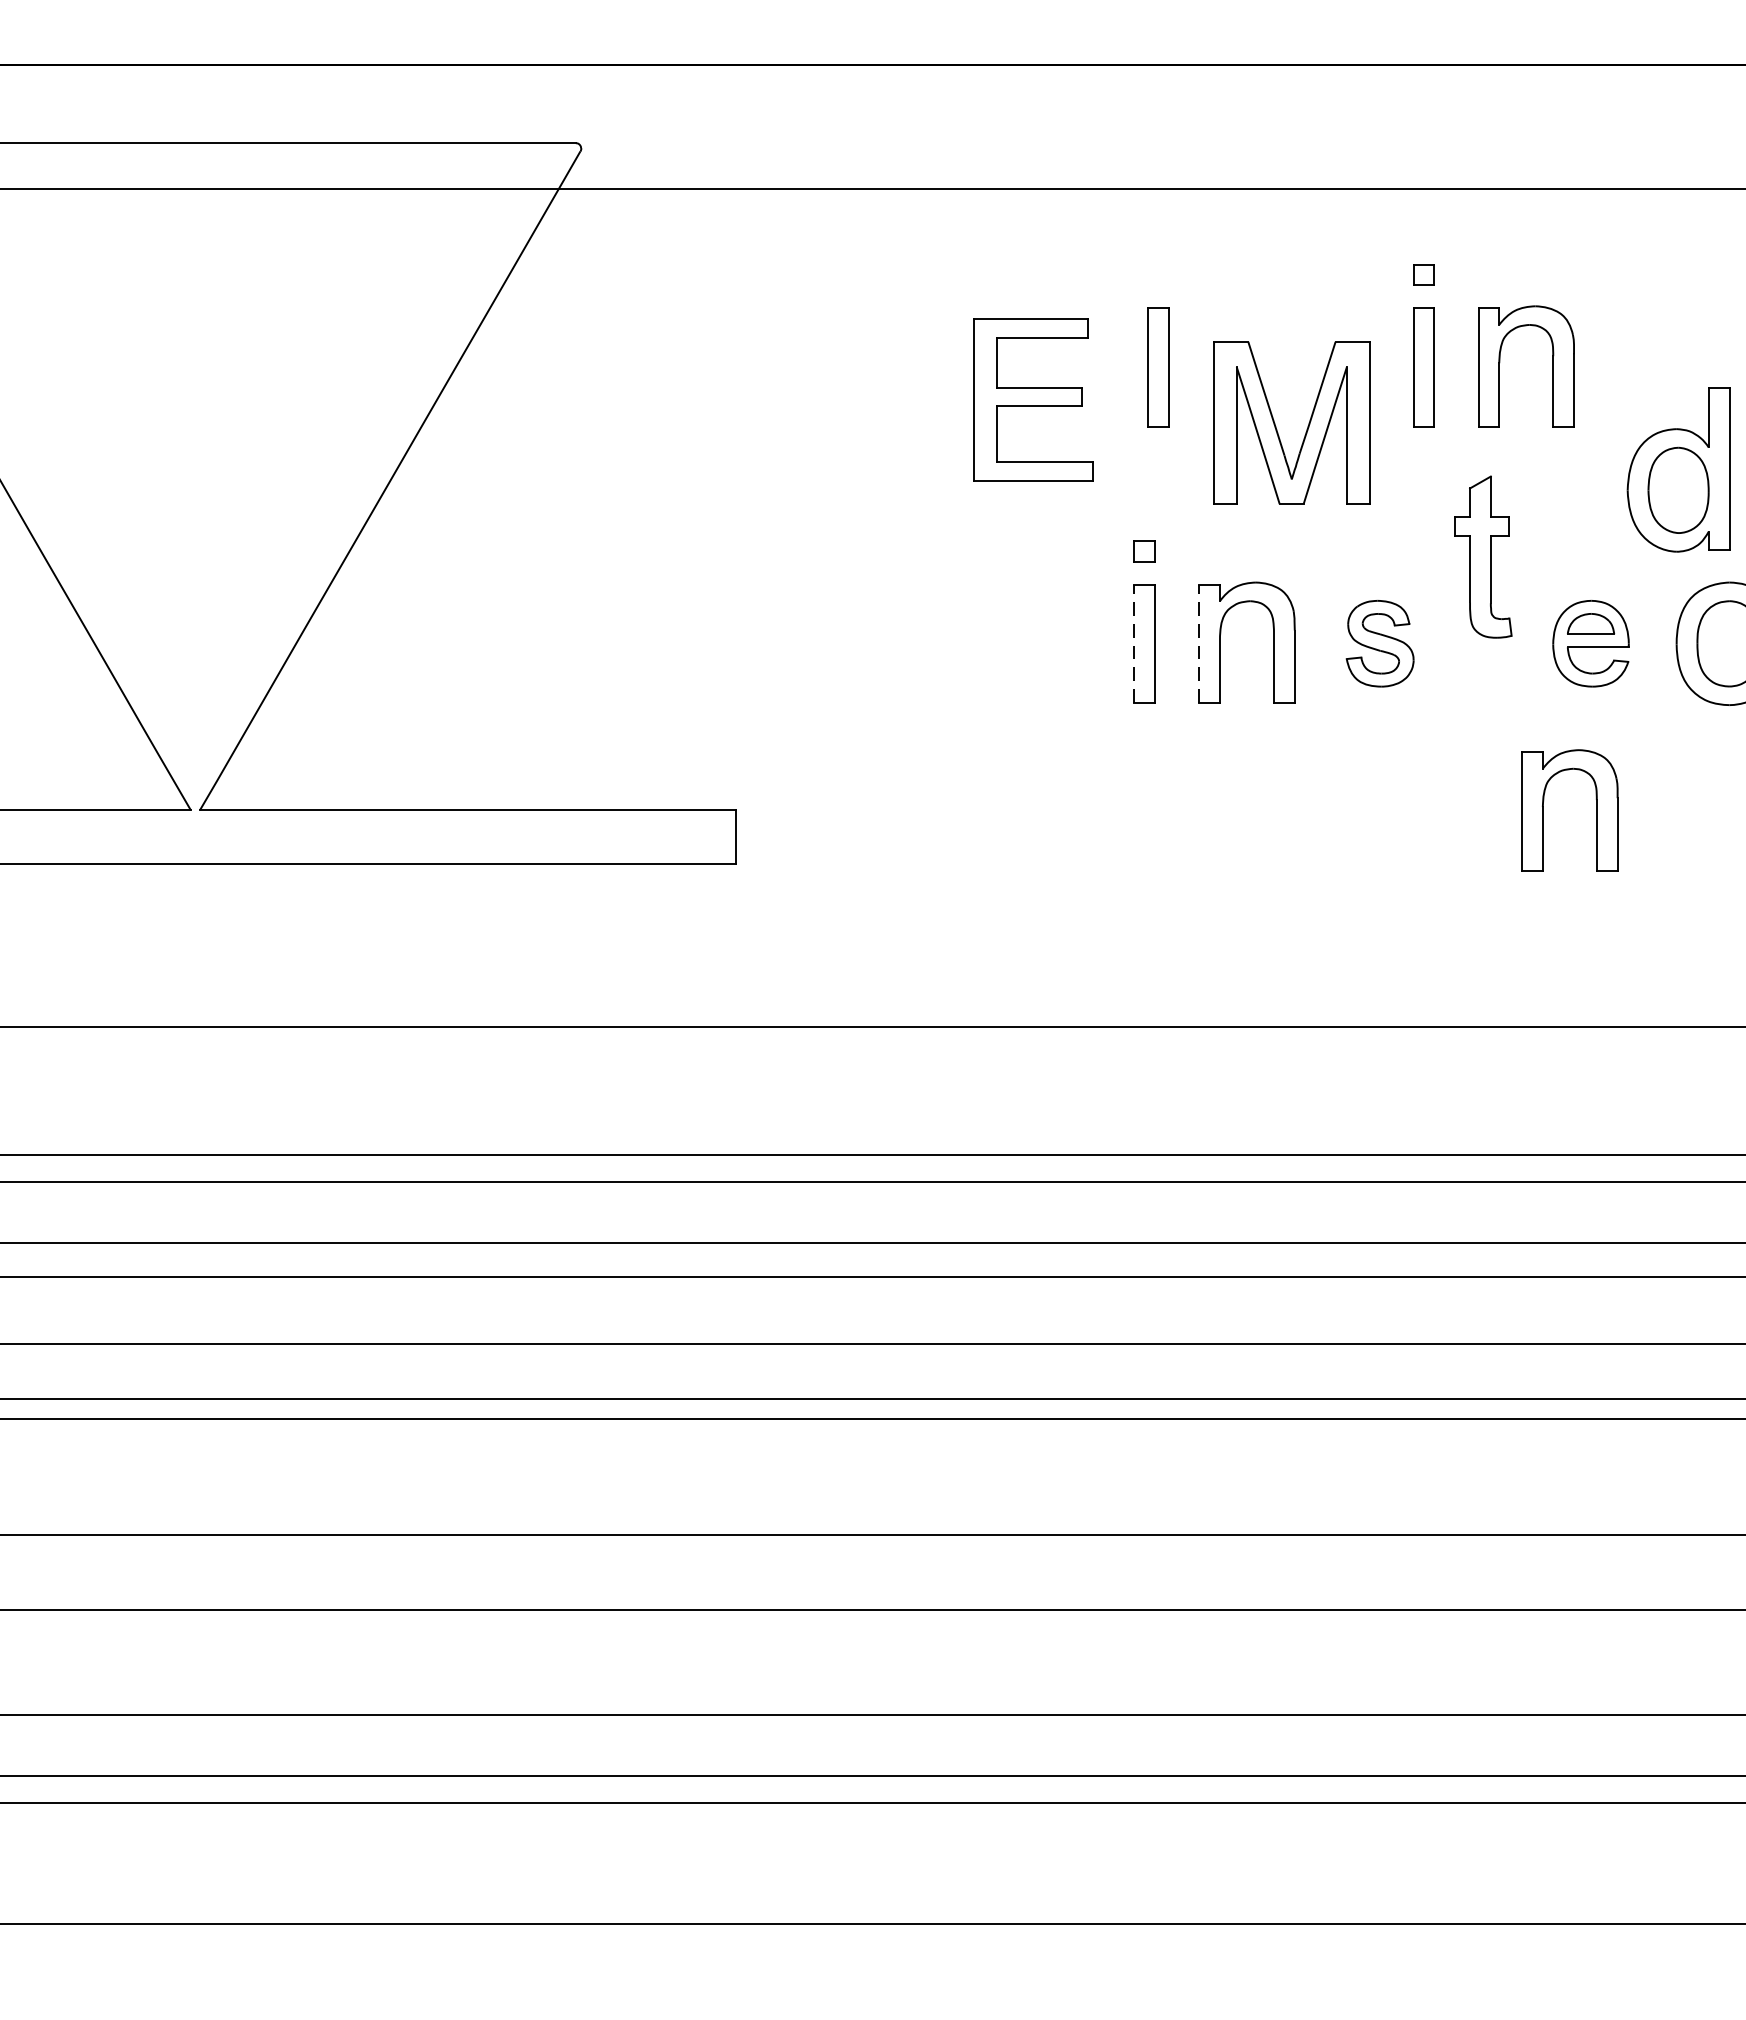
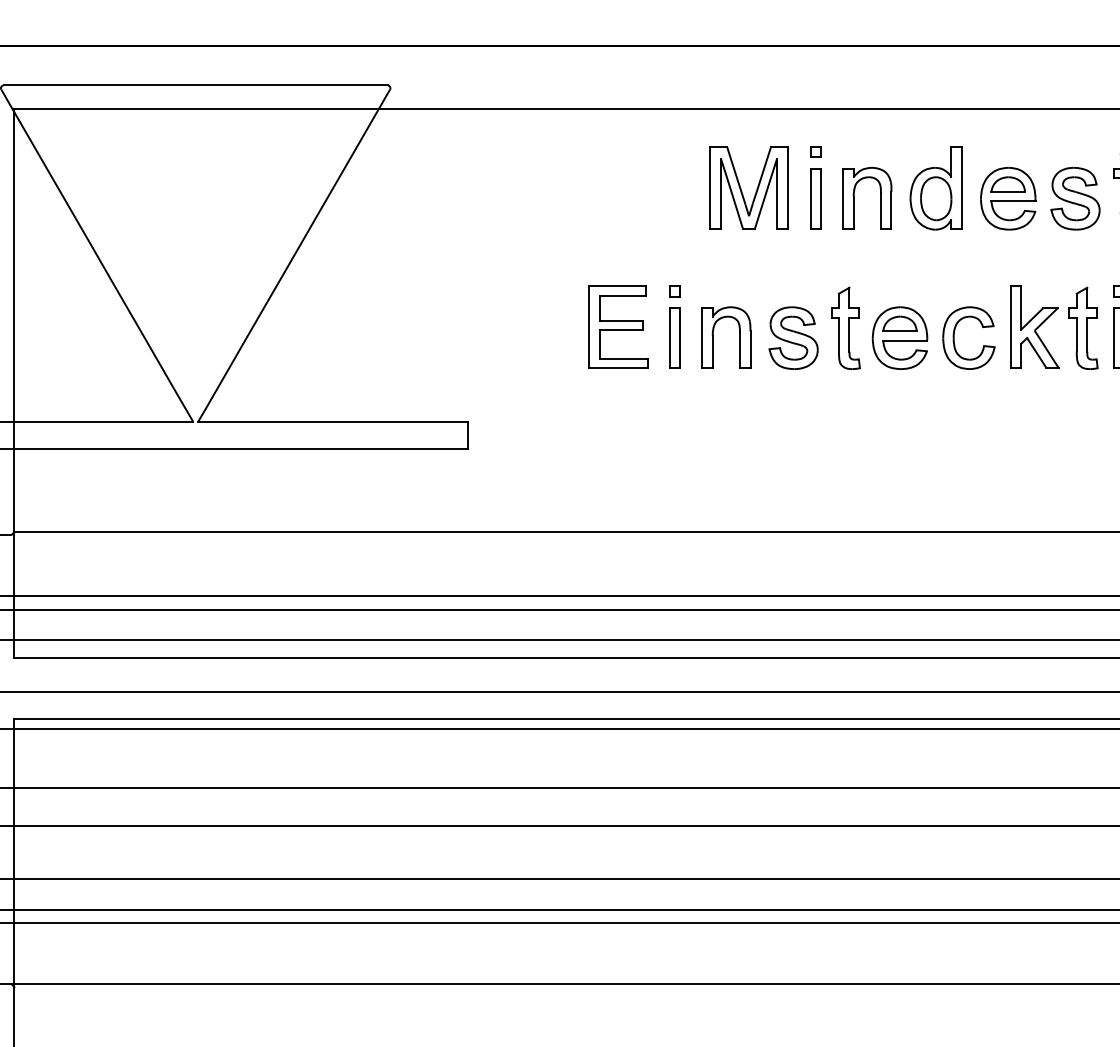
part: (1158, 367) -> (681, 198), removed
part: (1033, 398) -> (618, 326), moved
part: (1276, 424) -> (741, 188), moved
part: (1677, 470) -> (935, 188), moved
part: (1482, 555) -> (845, 327), moved
part: (1379, 642) -> (793, 337), size x1.43
part: (1589, 642) -> (899, 337), size x1.43
line: (1134, 644) -> (669, 338), dashed -> solid
line: (1199, 644) -> (702, 338), dashed -> solid
part: (1544, 808) -> (876, 421), removed

